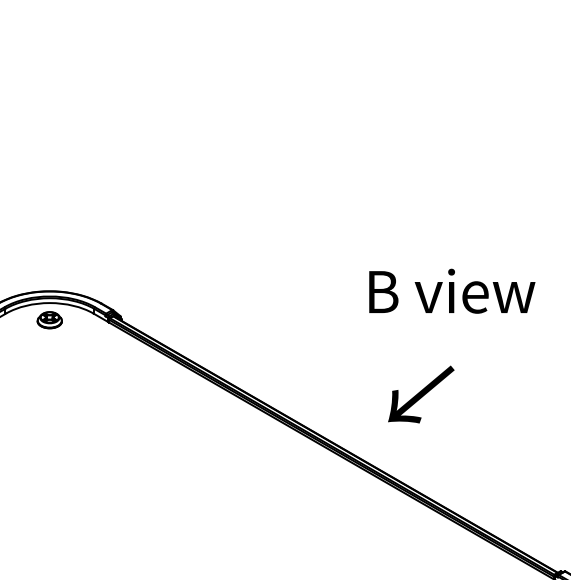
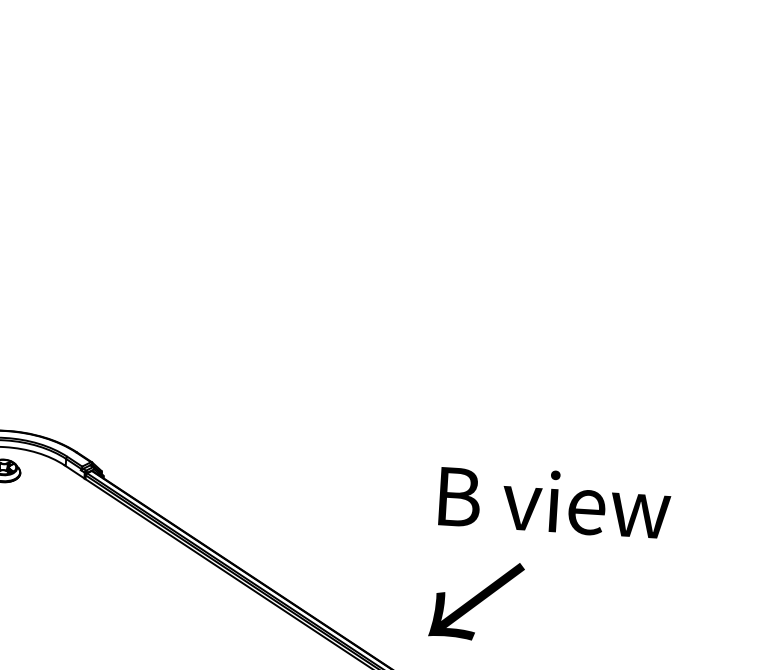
text: (452, 290) -> (555, 500), moved
text: (421, 394) -> (476, 600), moved

